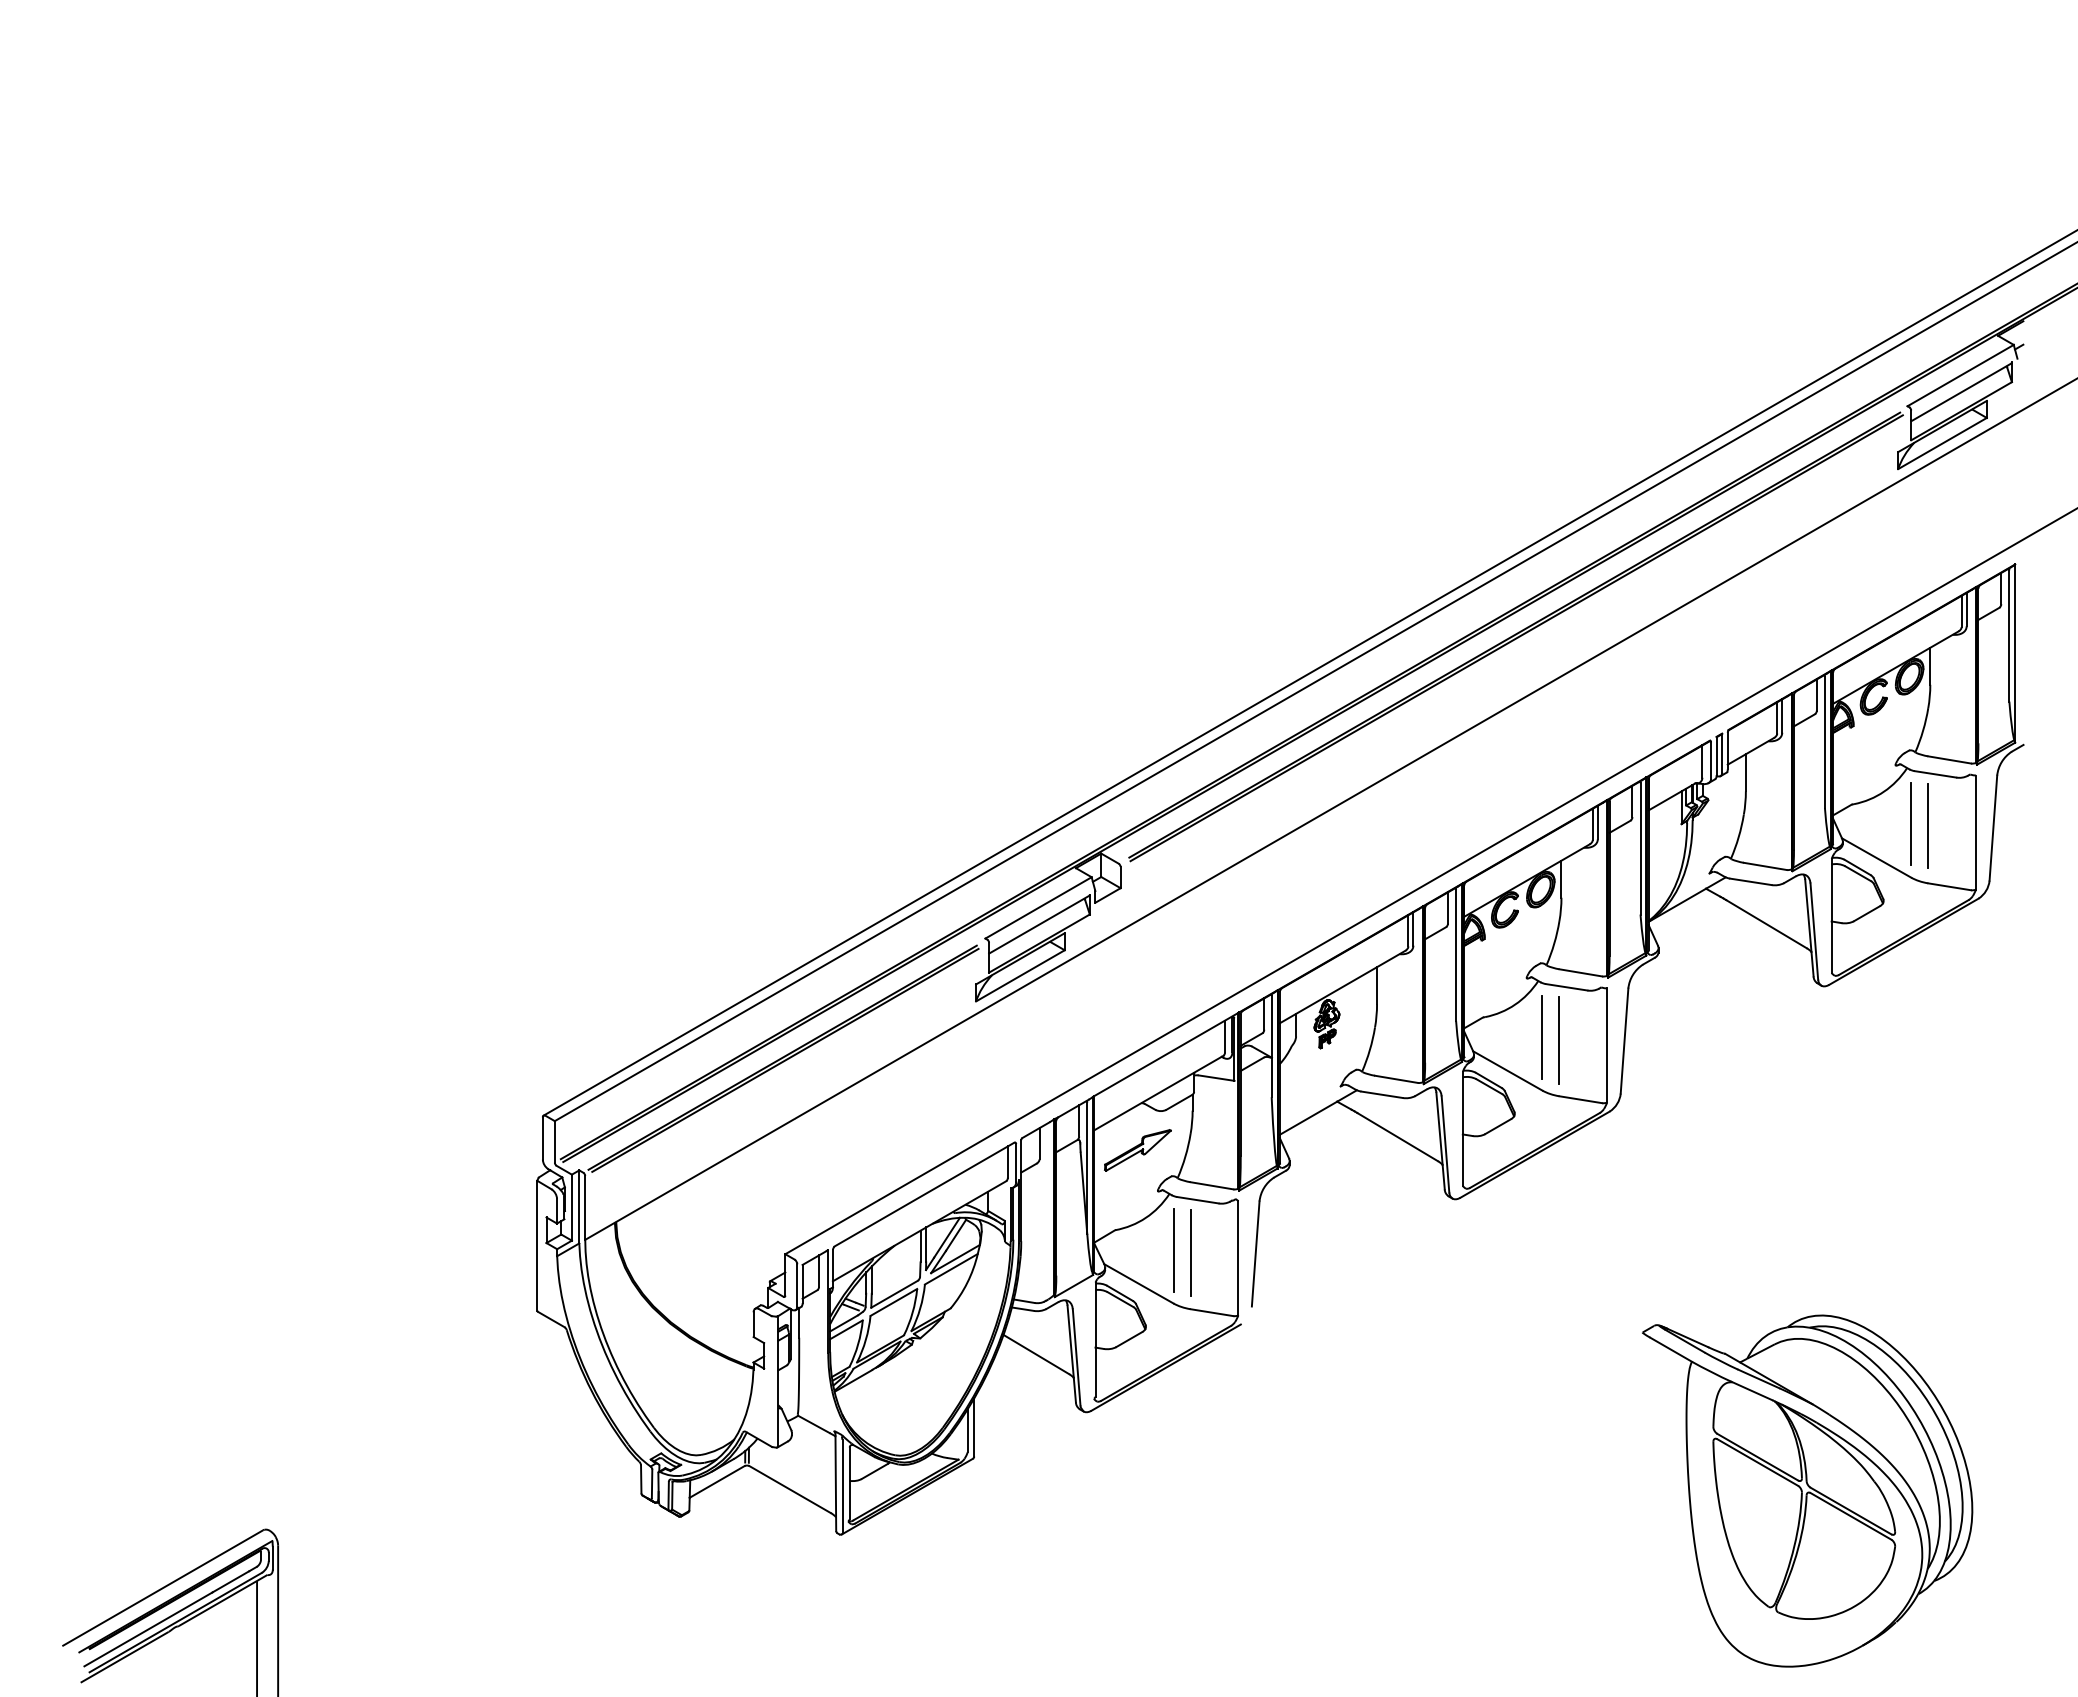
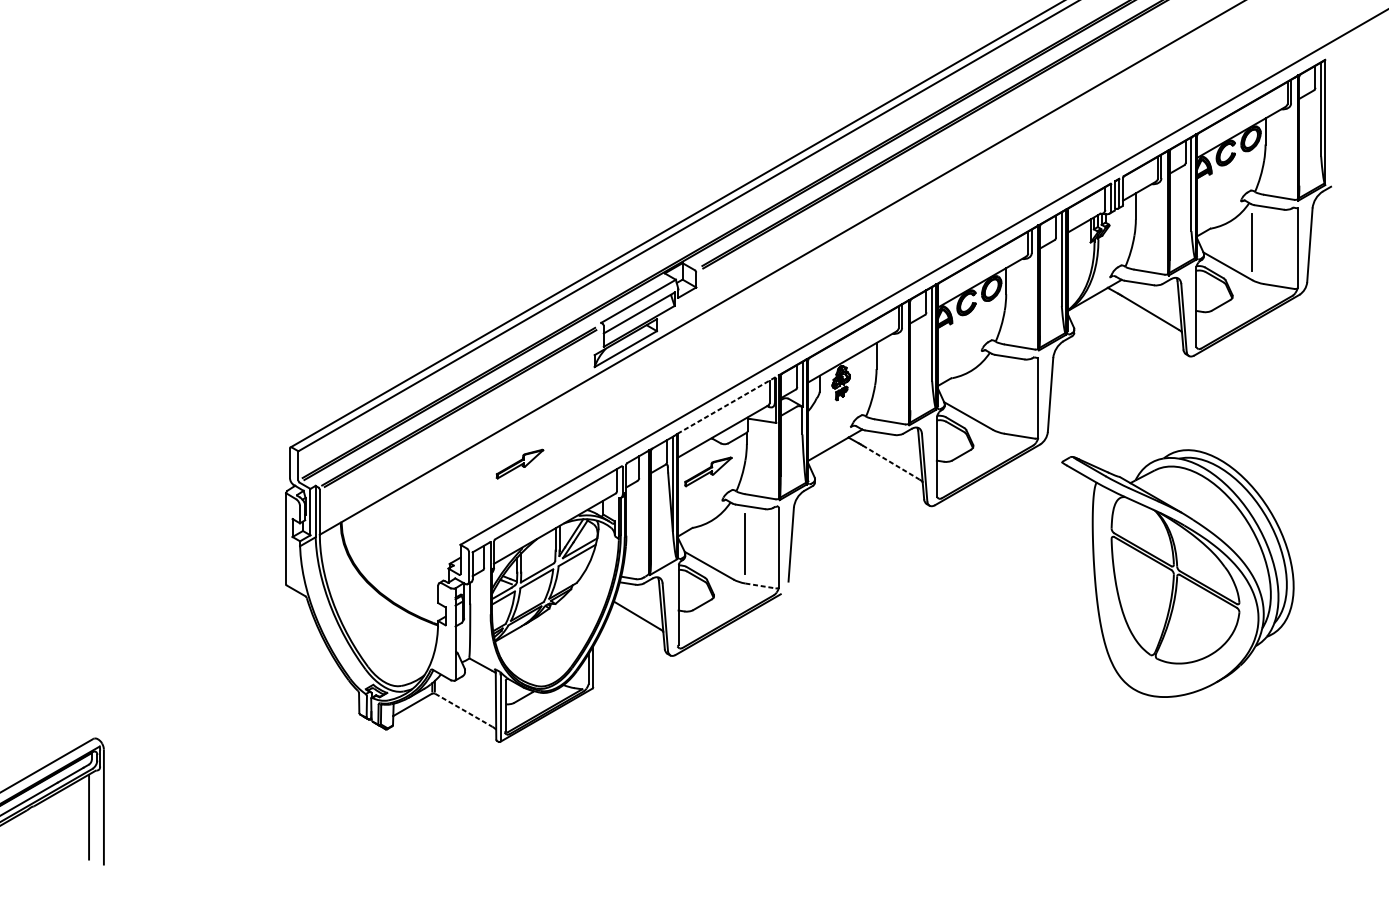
line: (1928, 826) -> (1264, 244), removed
line: (1542, 1037) -> (992, 392), removed
line: (1559, 1040) -> (1004, 394), removed
line: (1166, 1054) -> (728, 404), solid -> dashed
line: (1397, 1137) -> (890, 462), solid -> dashed
part: (869, 1139) -> (519, 464), added
line: (1173, 1249) -> (733, 541), removed
line: (1211, 1312) -> (760, 585), solid -> dashed
line: (790, 1489) -> (464, 710), solid -> dashed
part: (1807, 1490) -> (1177, 573), moved

